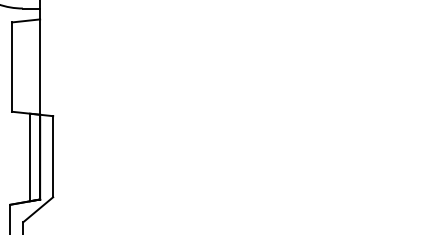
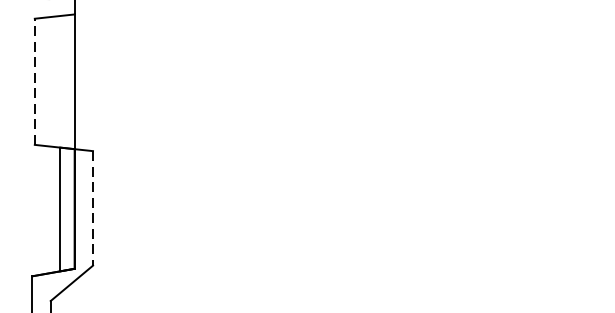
line: (11, 67) -> (34, 82), solid -> dashed
line: (53, 156) -> (93, 208), solid -> dashed

